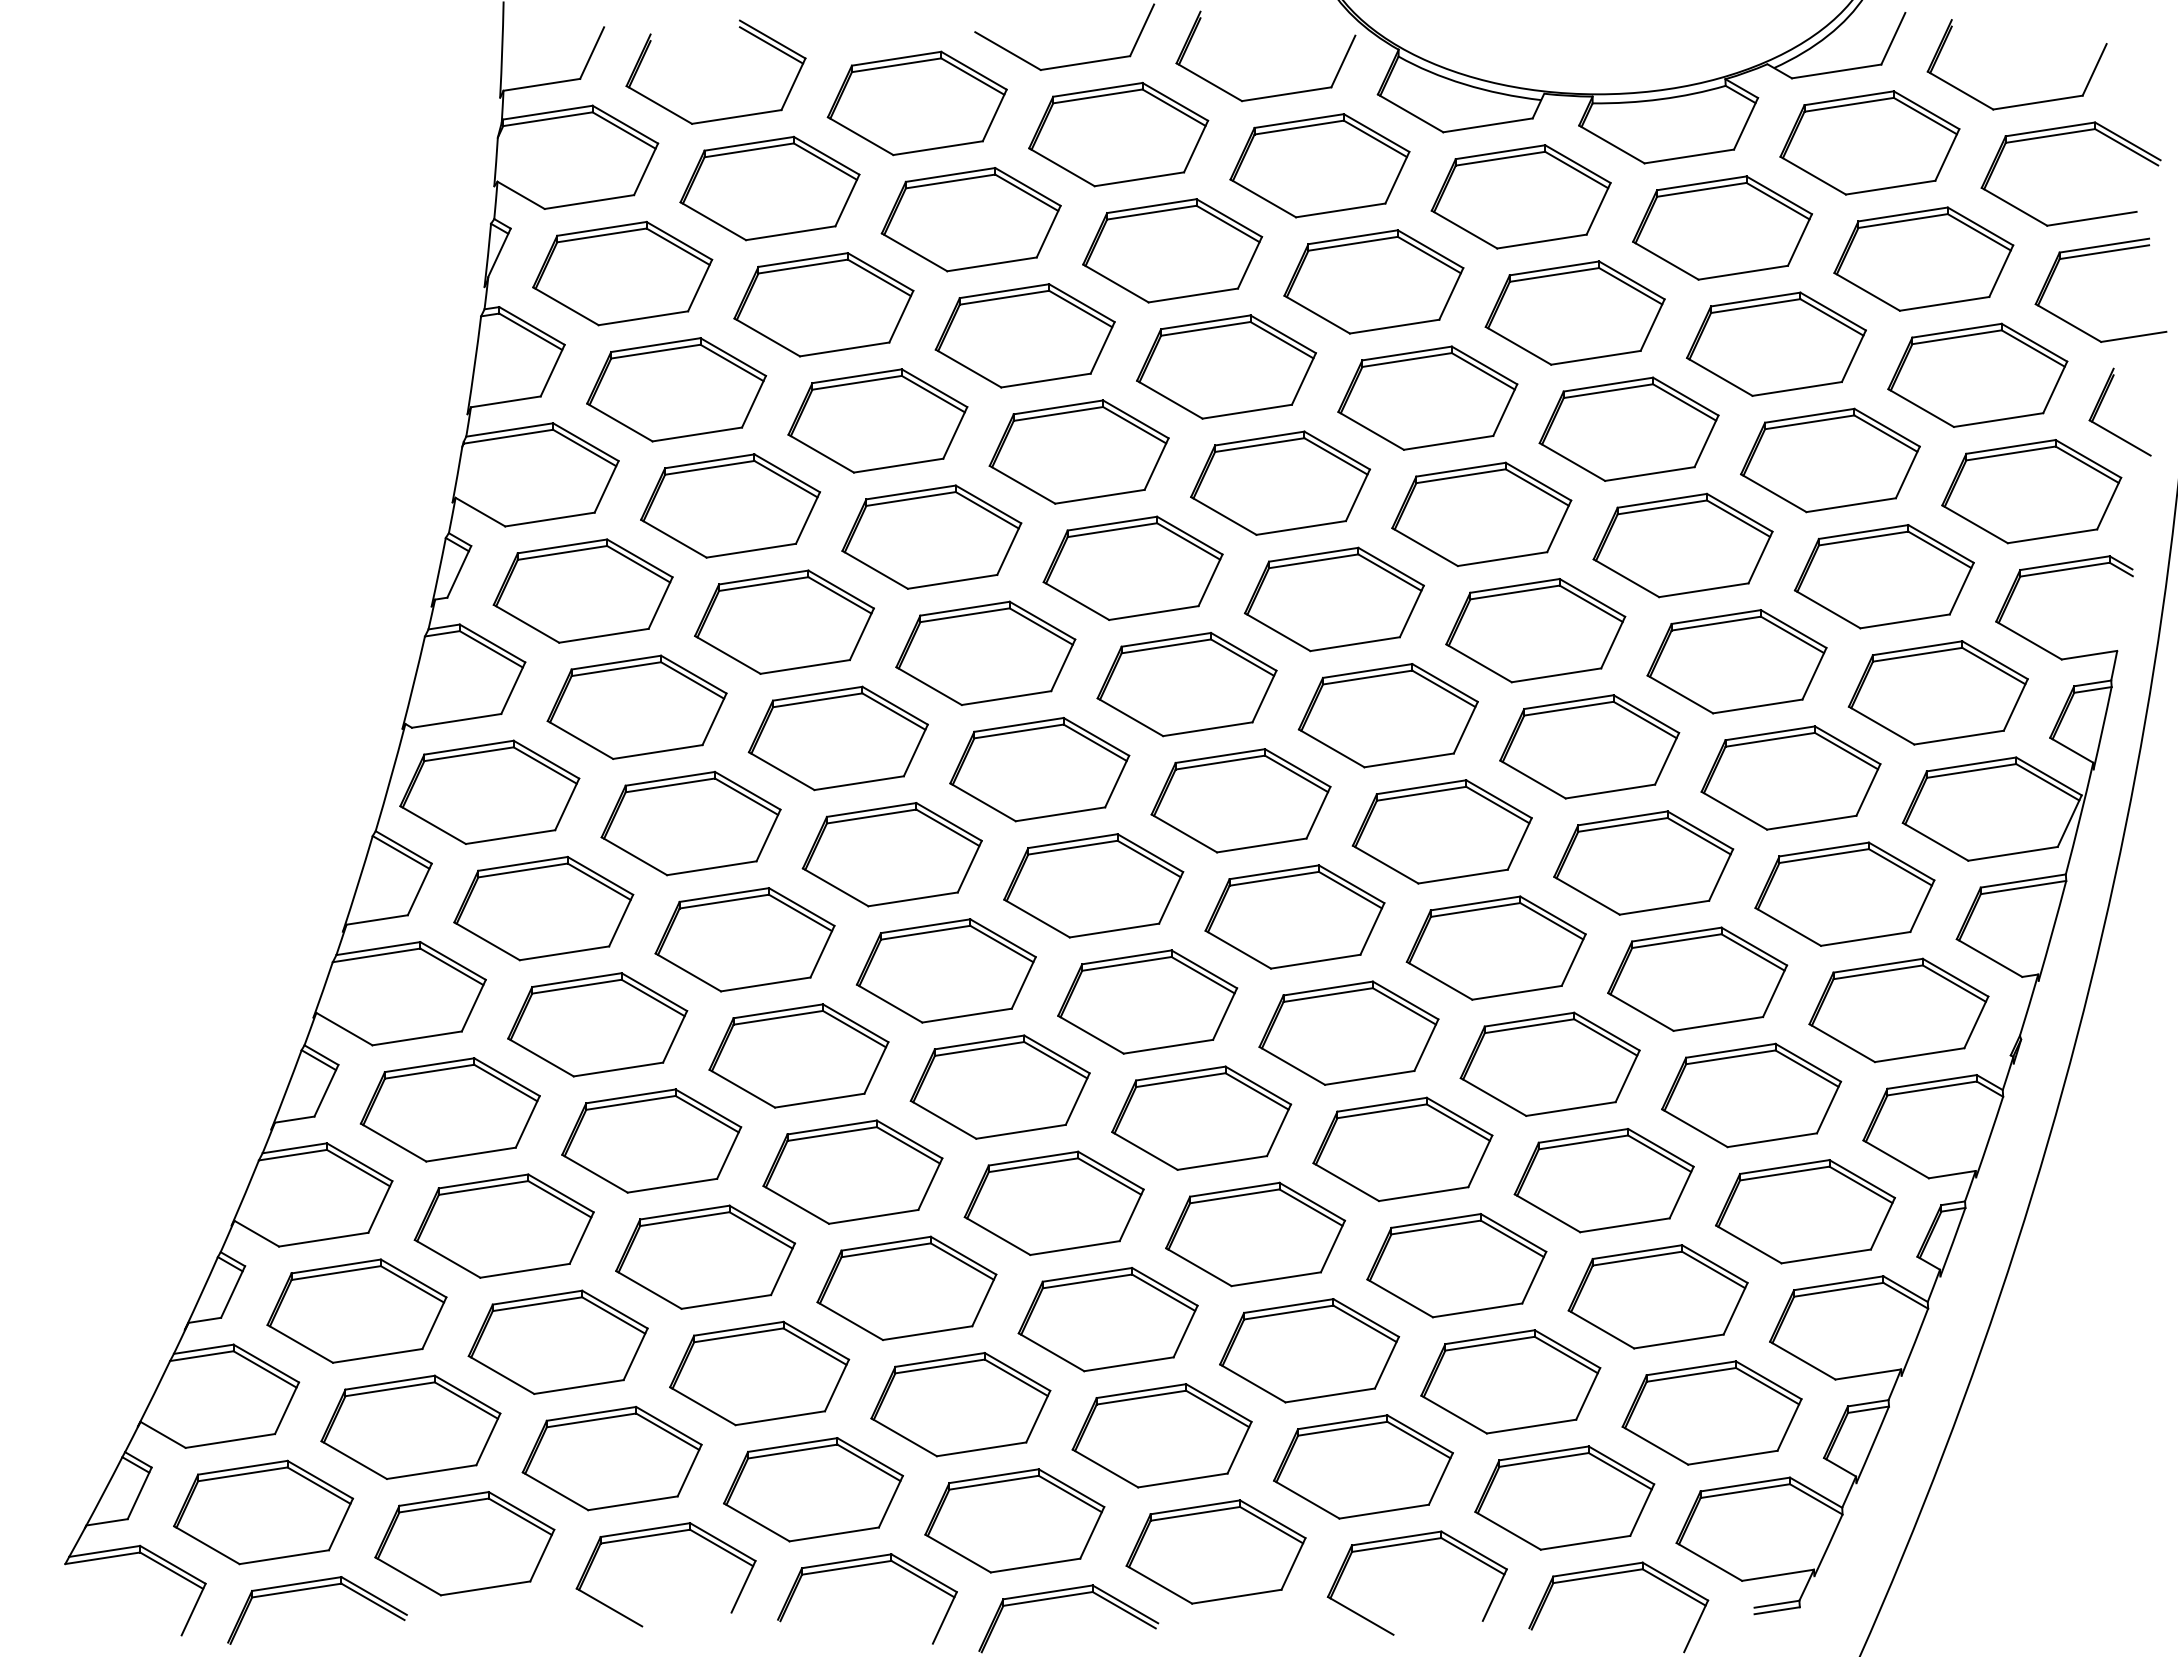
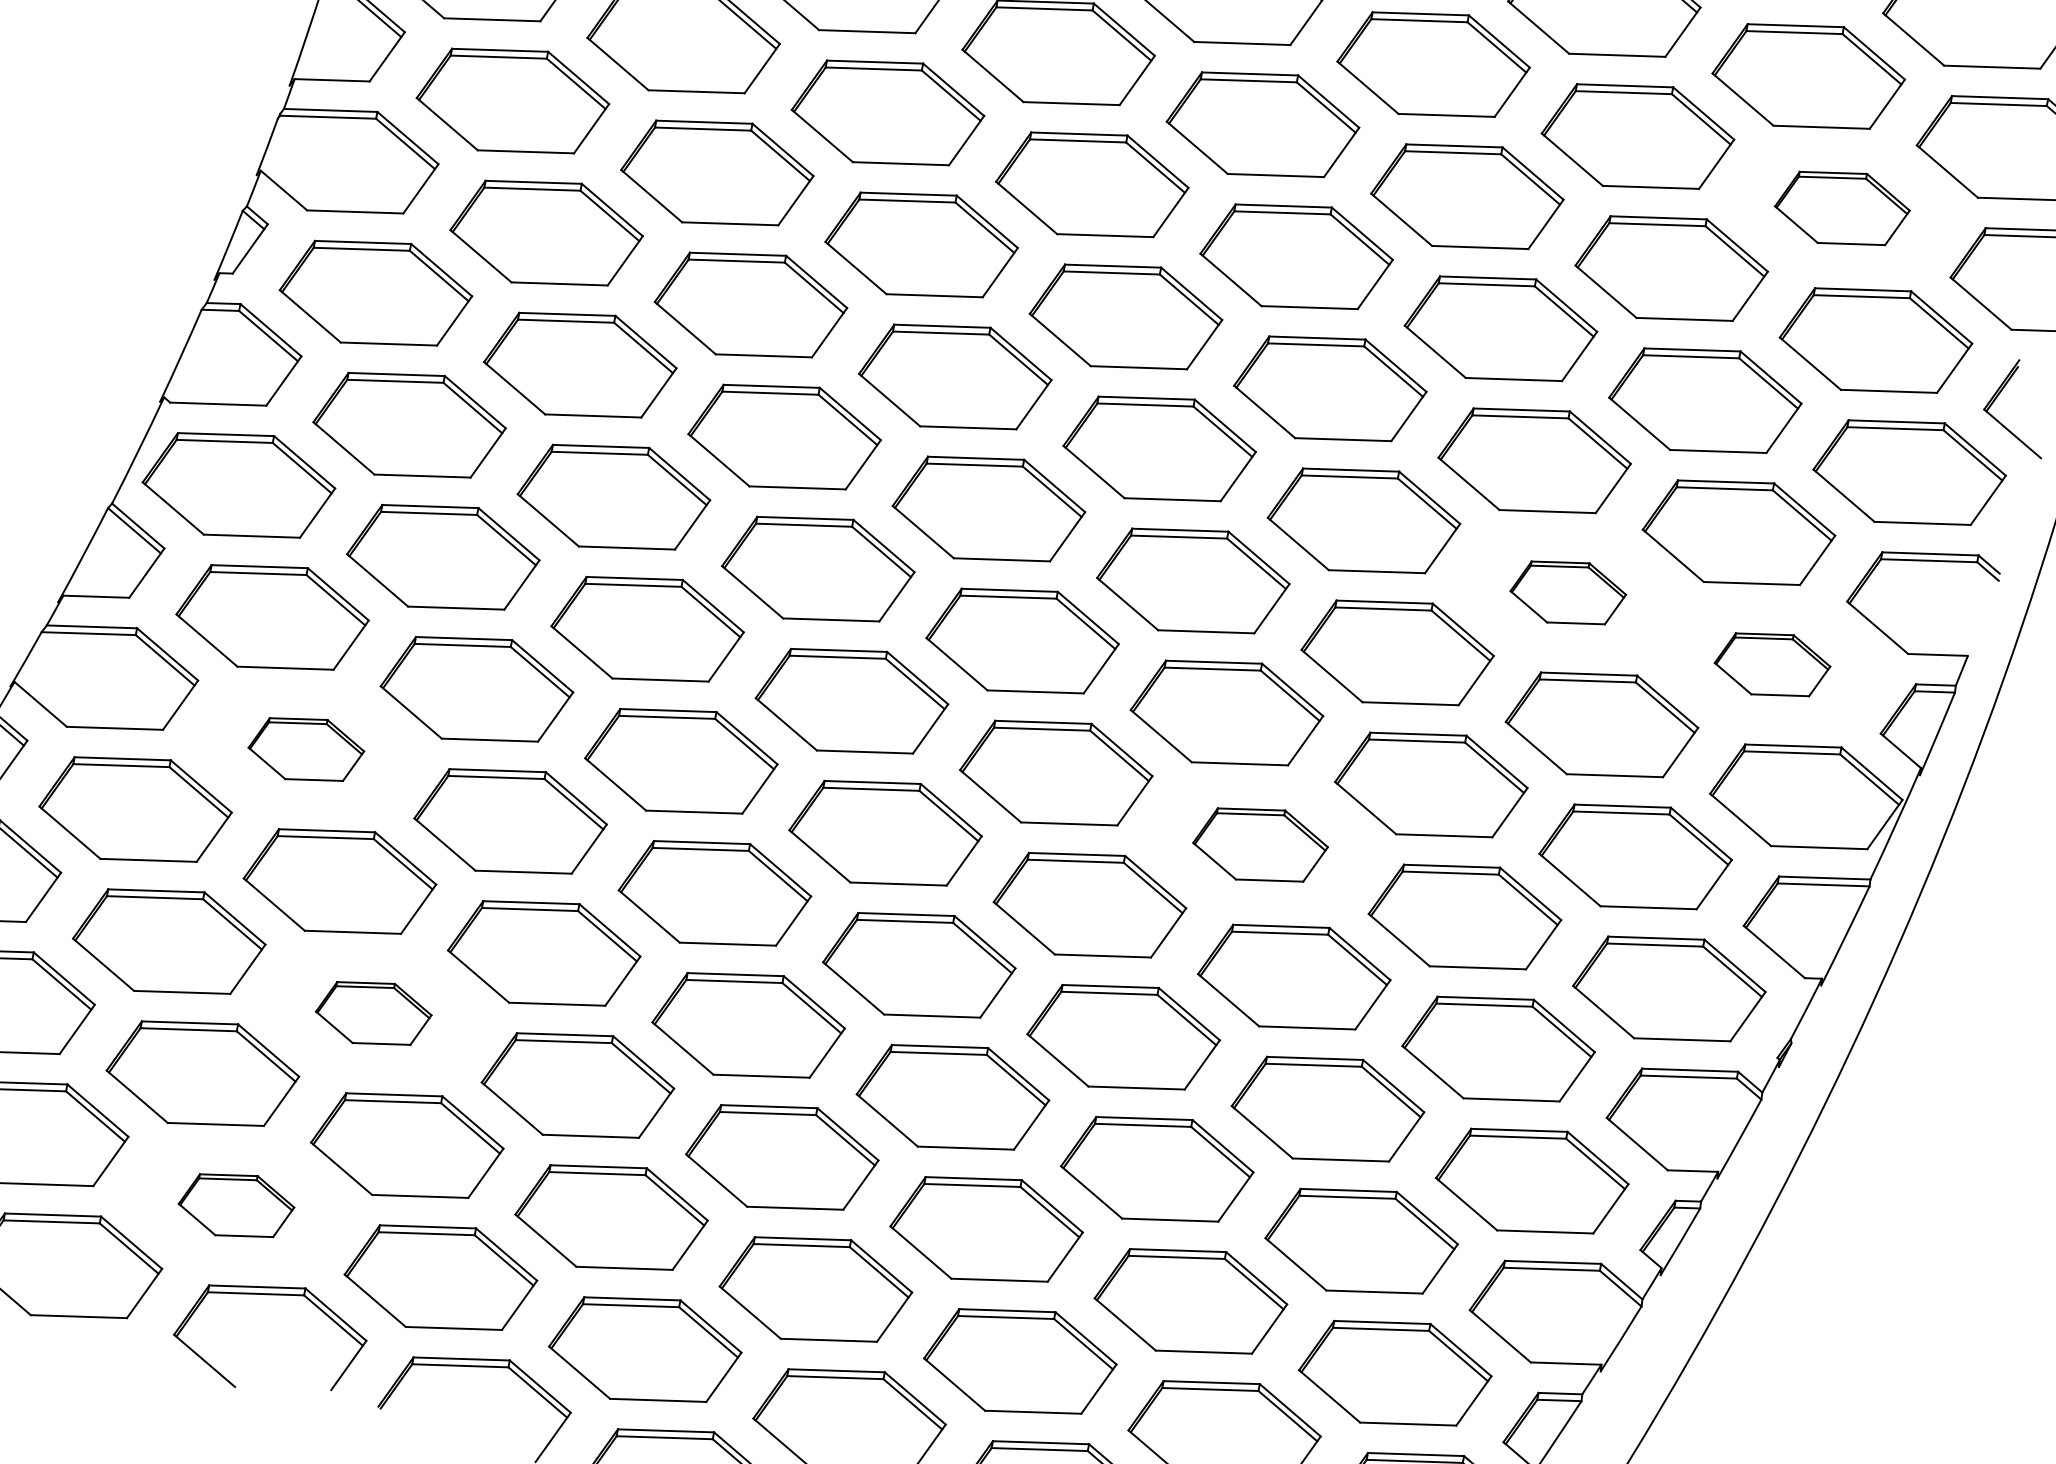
part: (1923, 258) -> (1842, 207), size x0.7
part: (1736, 661) -> (1567, 592), size x0.6
part: (1937, 692) -> (1771, 664), size x0.6
part: (1495, 947) -> (1259, 844), size x0.7
part: (597, 1024) -> (306, 749), size x0.6
part: (705, 1256) -> (373, 1012), size x0.6
part: (611, 1458) -> (235, 1205), size x0.6

